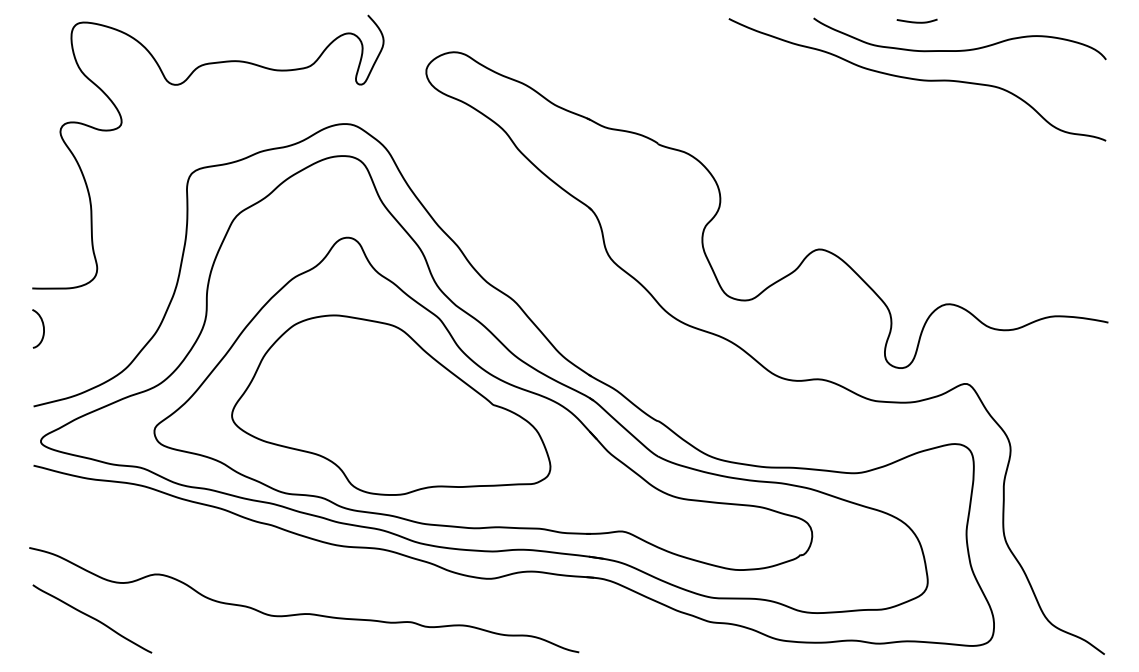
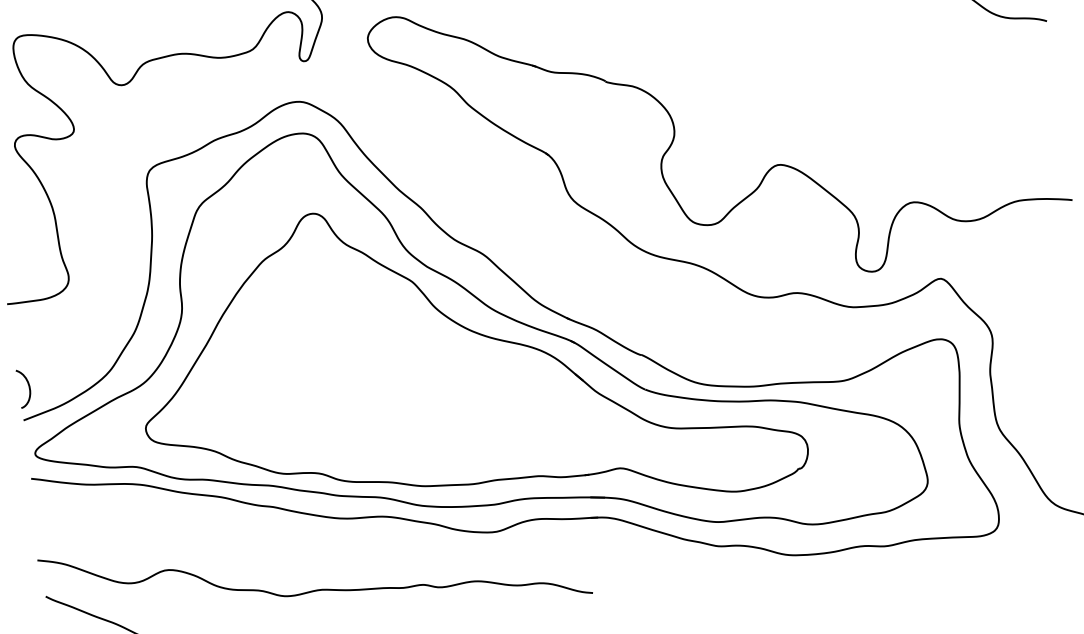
curve: (42, 326) -> (28, 385), moved
part: (391, 404) -> (376, 372), removed

